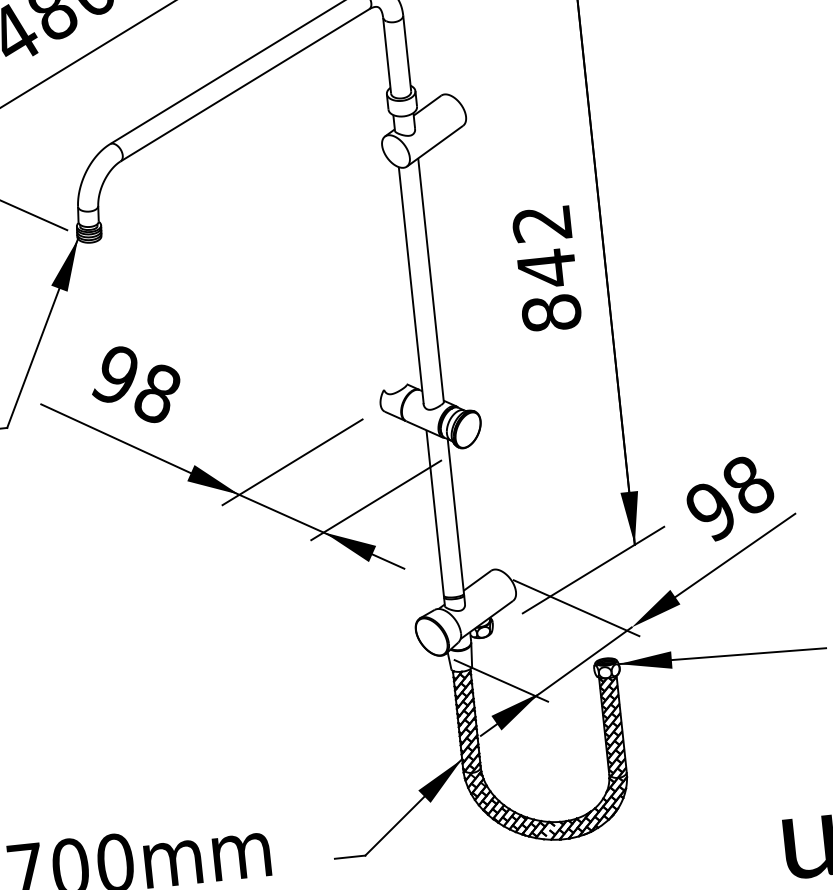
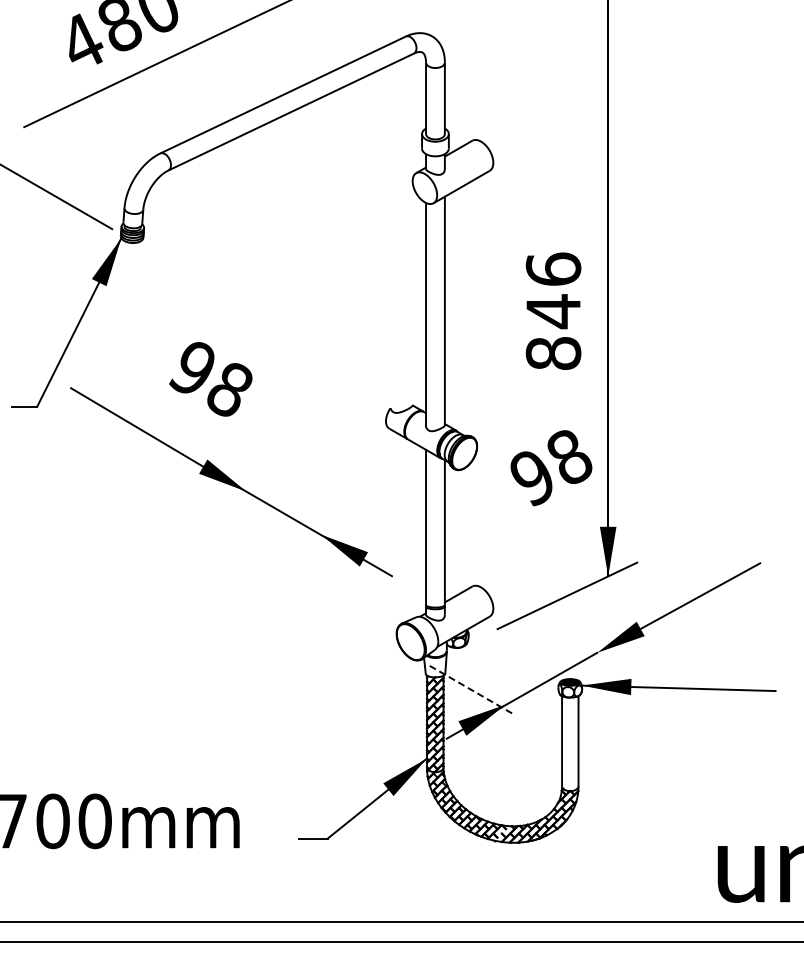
text: (542, 222) -> (553, 268), 842 -> 846
text: (135, 385) -> (210, 379), moved
line: (292, 462) -> (298, 466), removed
line: (376, 499) -> (372, 509), removed
text: (730, 499) -> (551, 468), moved
line: (576, 608) -> (547, 629), removed
line: (501, 680) -> (471, 689), solid -> dashed
hatch: (613, 727) -> (570, 743), removed

